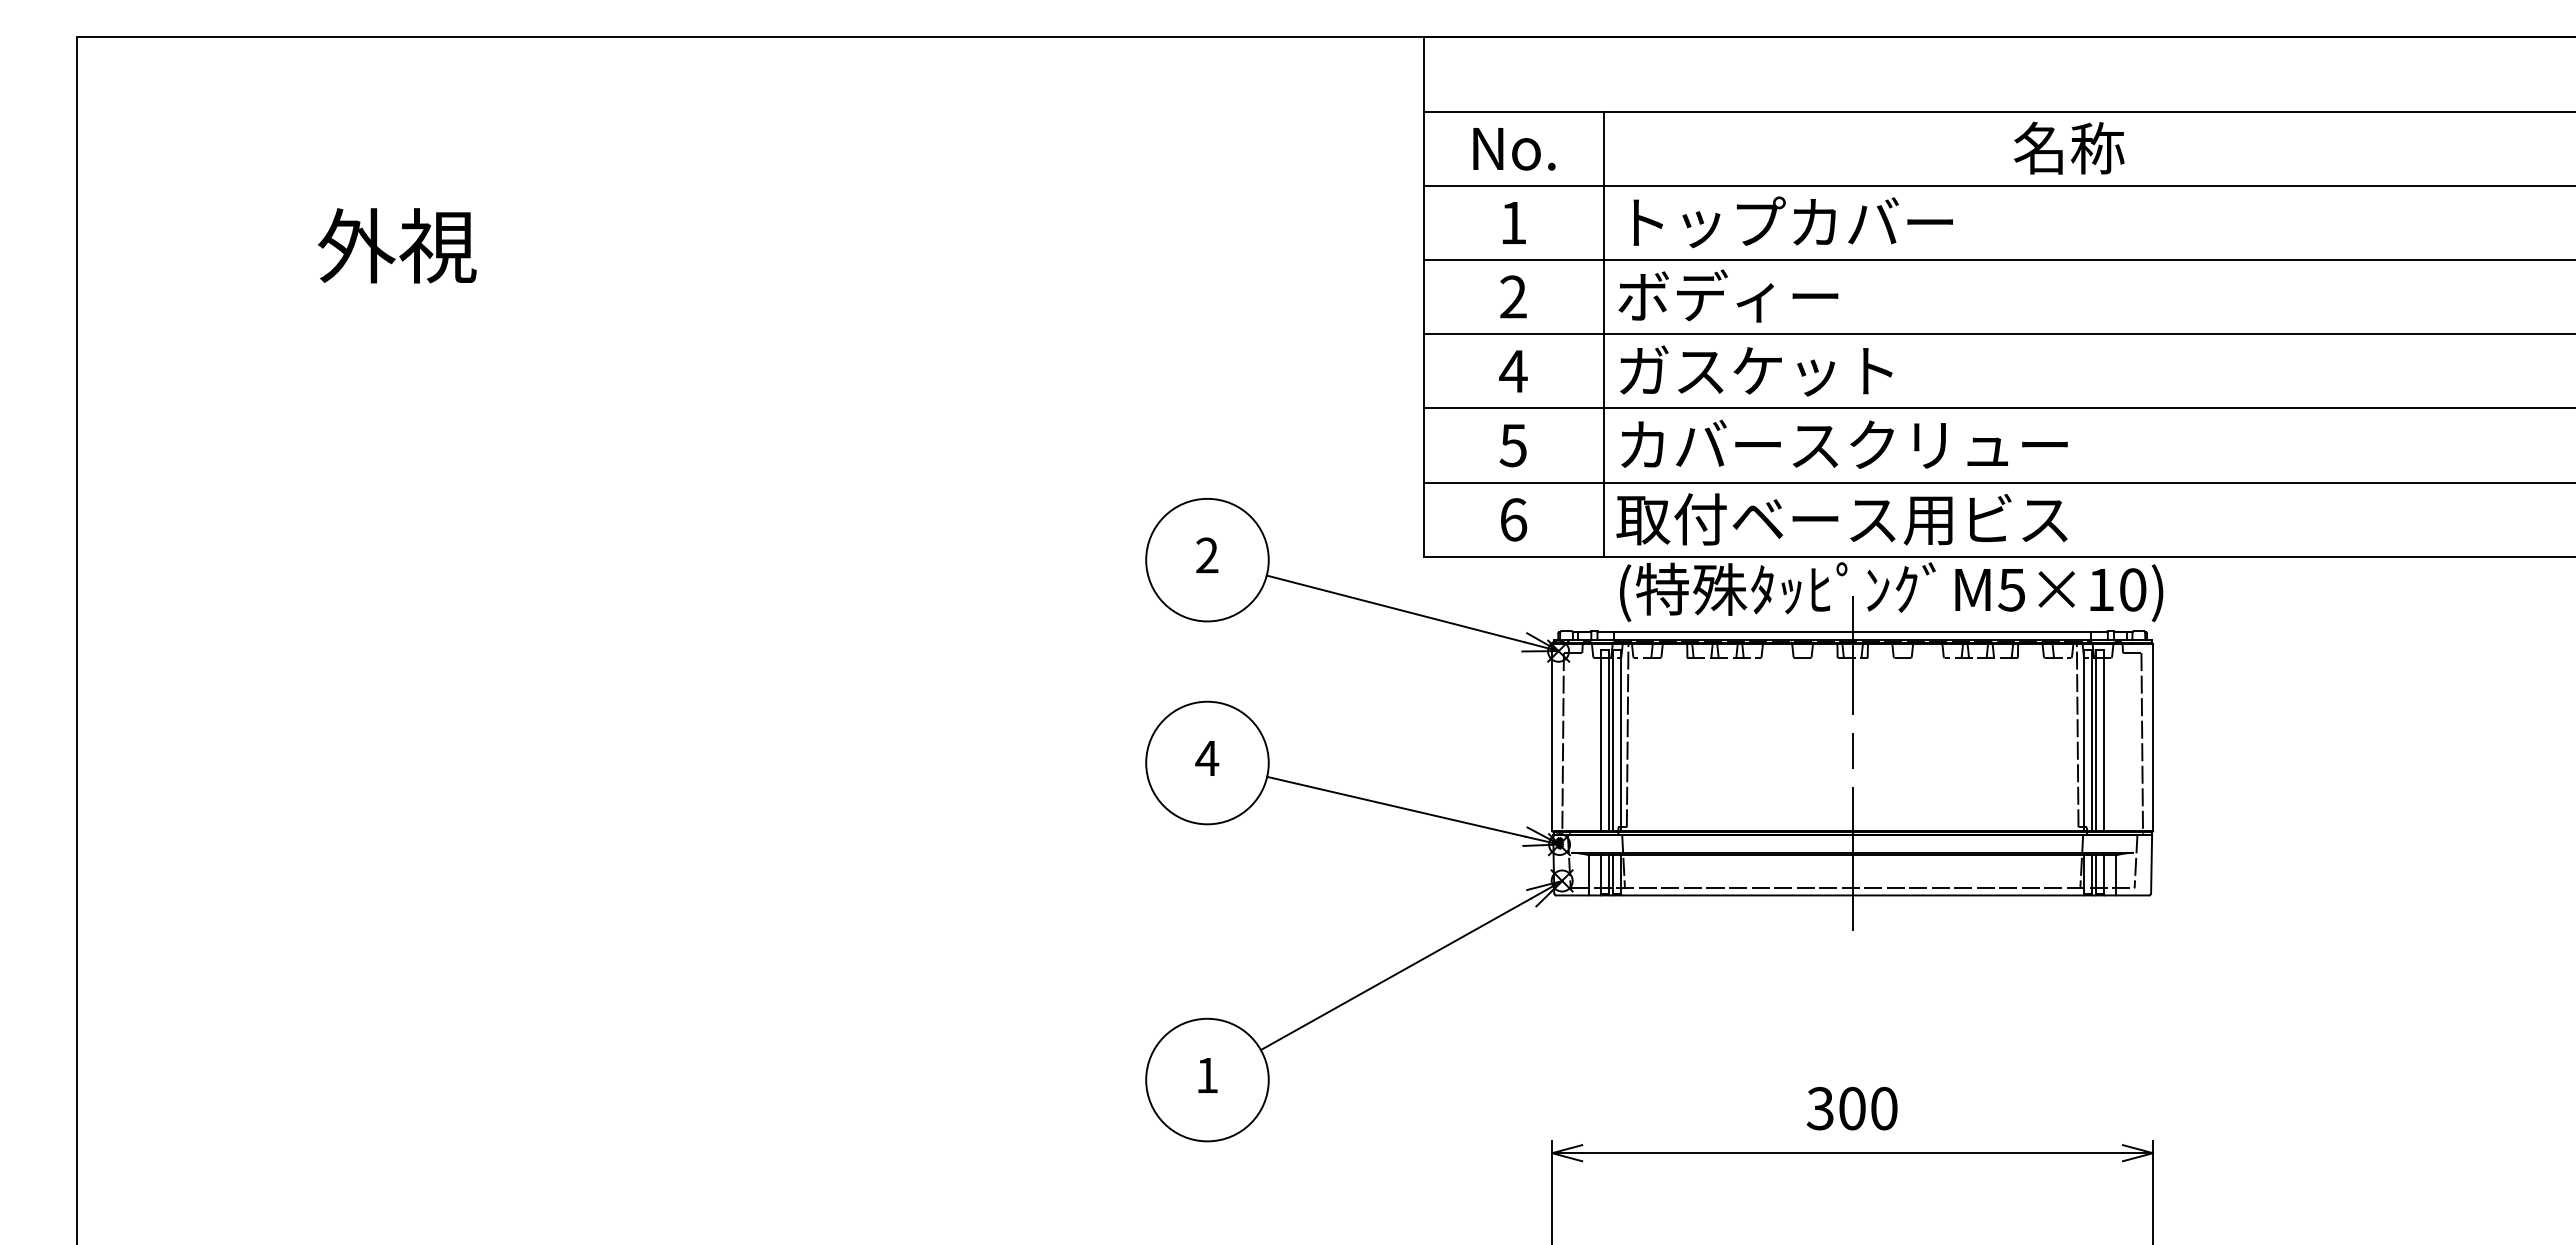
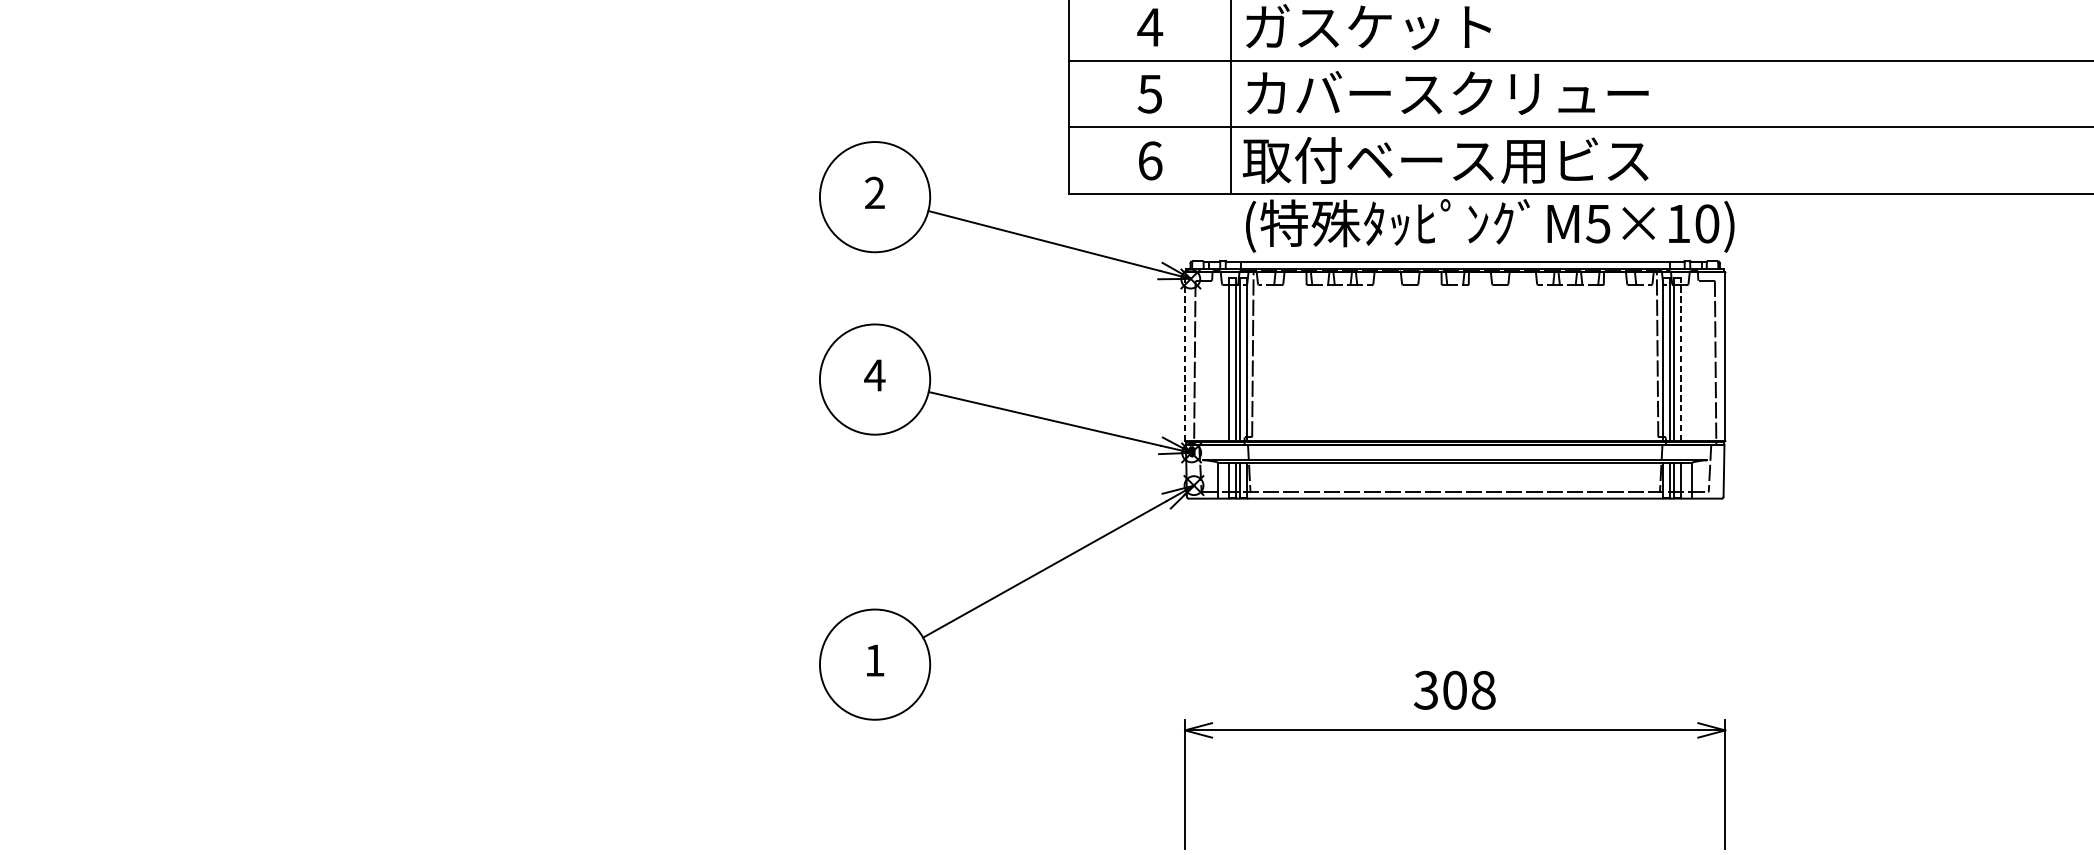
line: (1552, 737) -> (1185, 356), solid -> dashed
line: (2104, 740) -> (1681, 359), solid -> dashed
line: (1852, 763) -> (1455, 379), removed
text: (1884, 1108) -> (1483, 690), 300 -> 308

